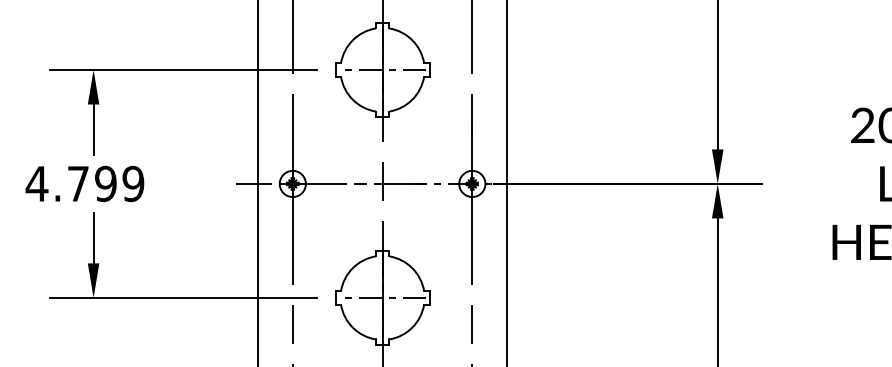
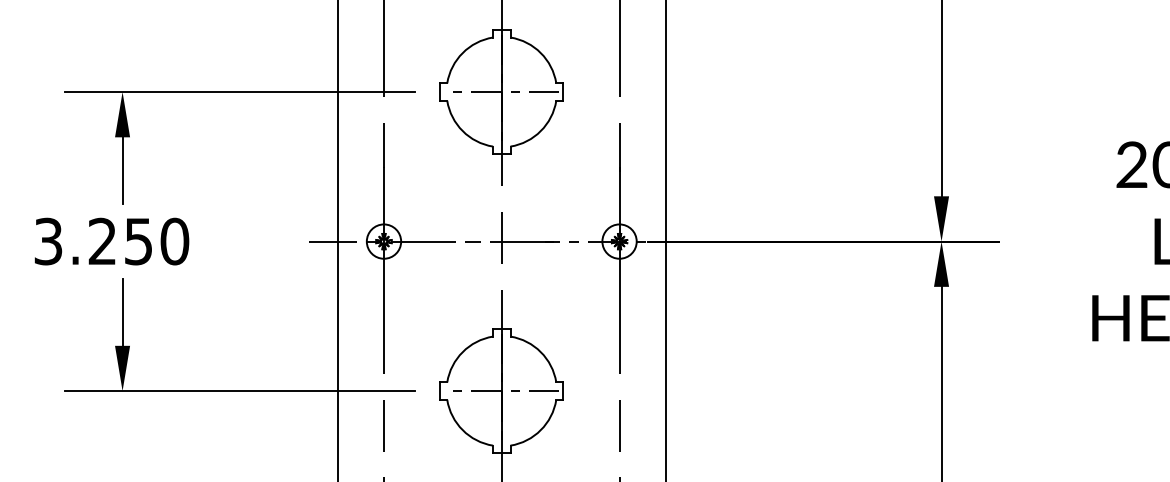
text: (84, 183) -> (110, 241), 4.799 -> 3.250

